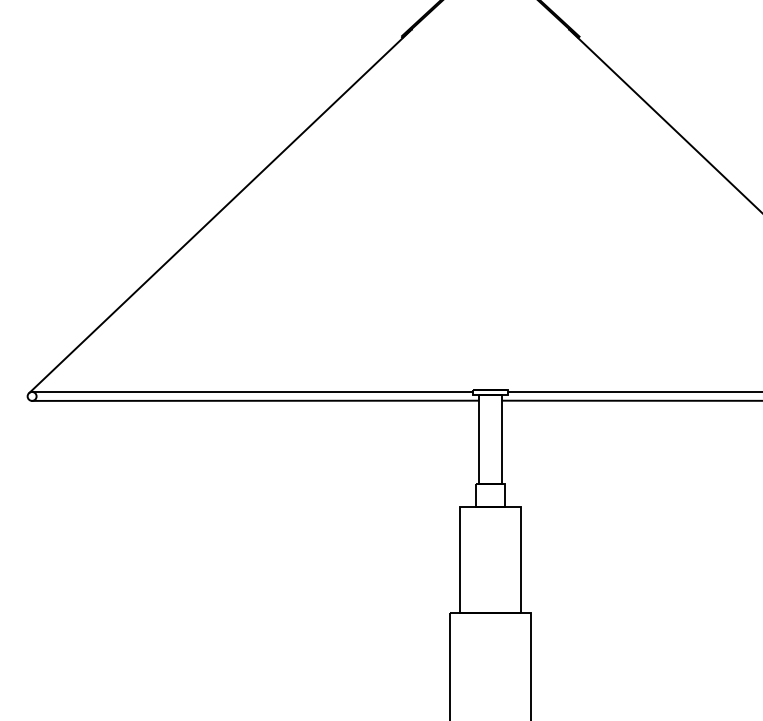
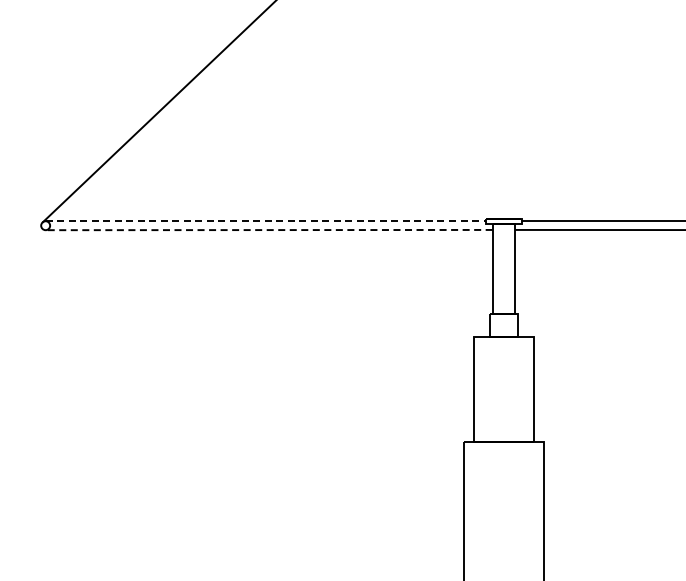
line: (252, 392) -> (266, 221), solid -> dashed
line: (255, 400) -> (269, 229), solid -> dashed

